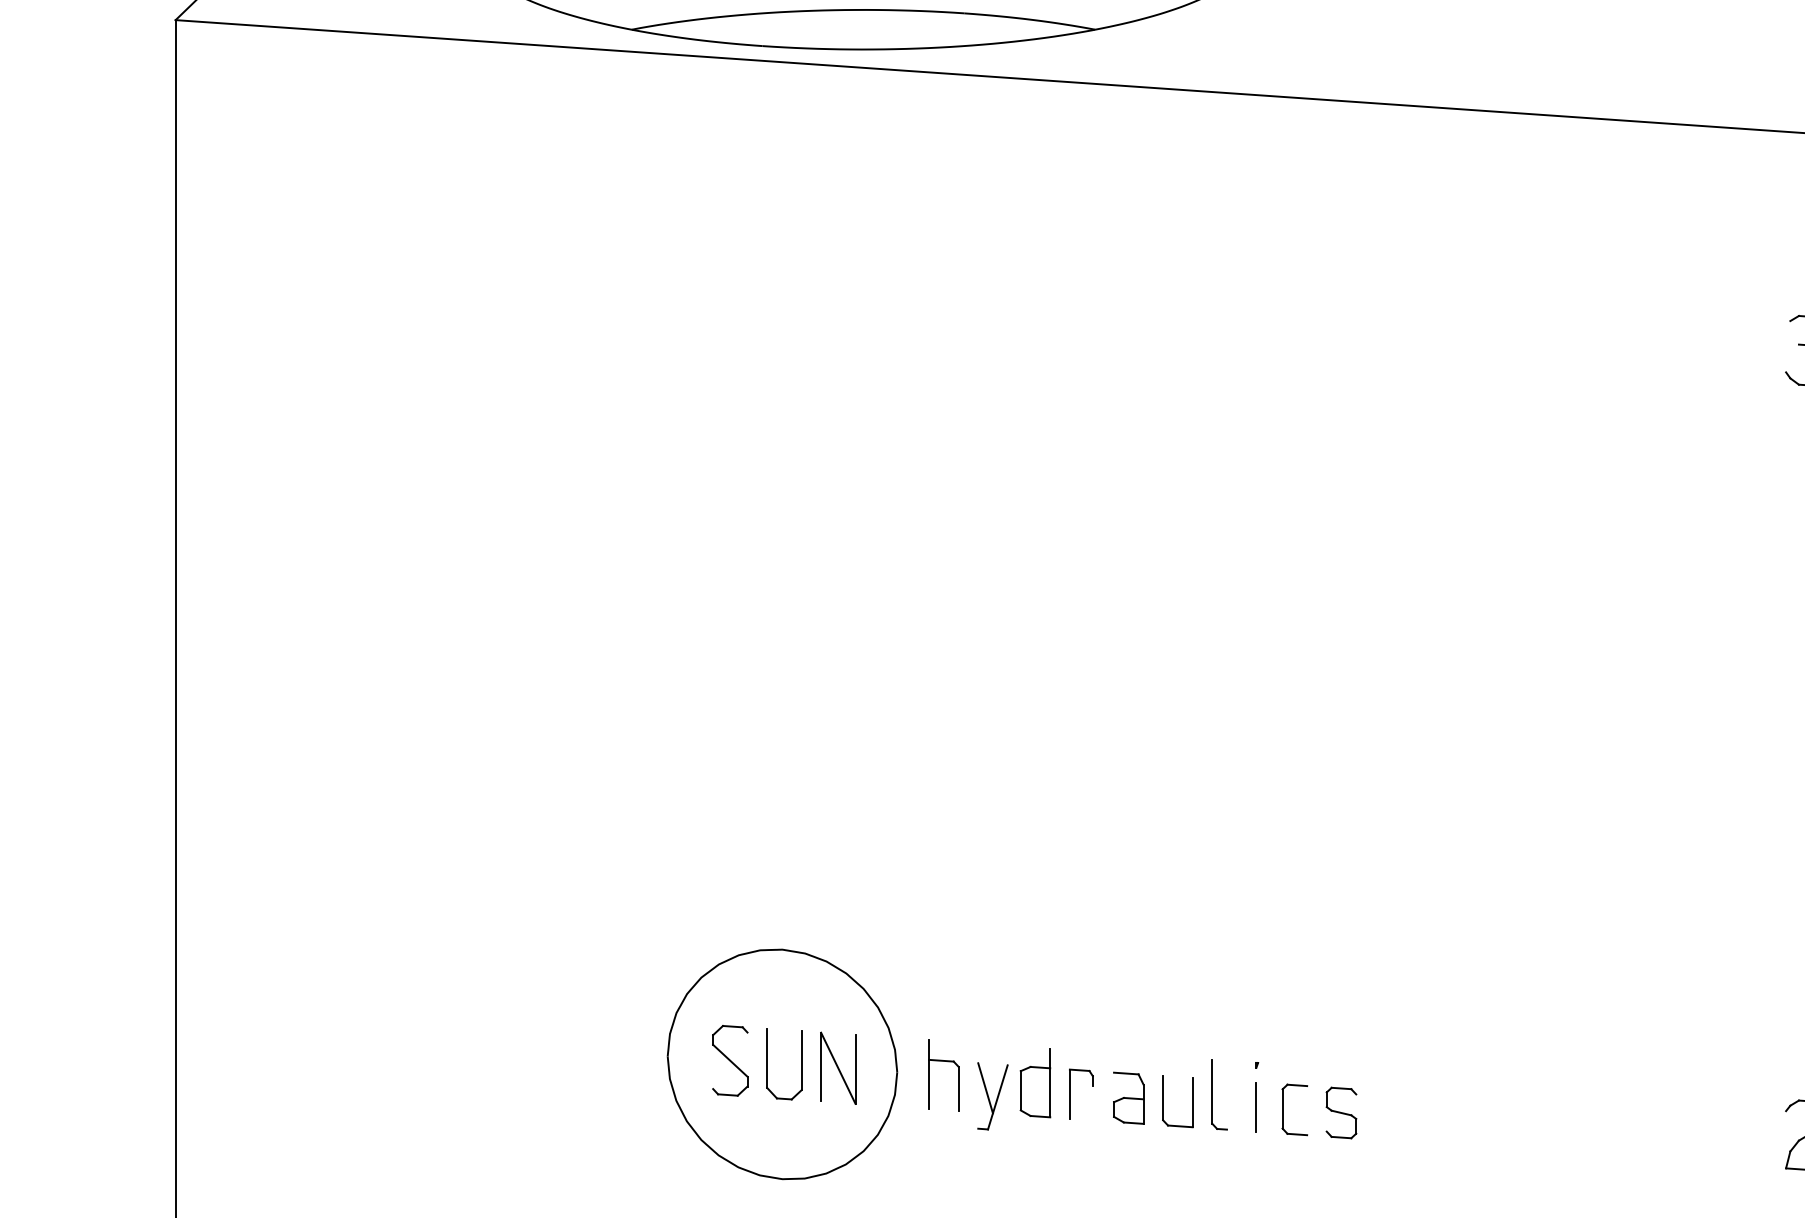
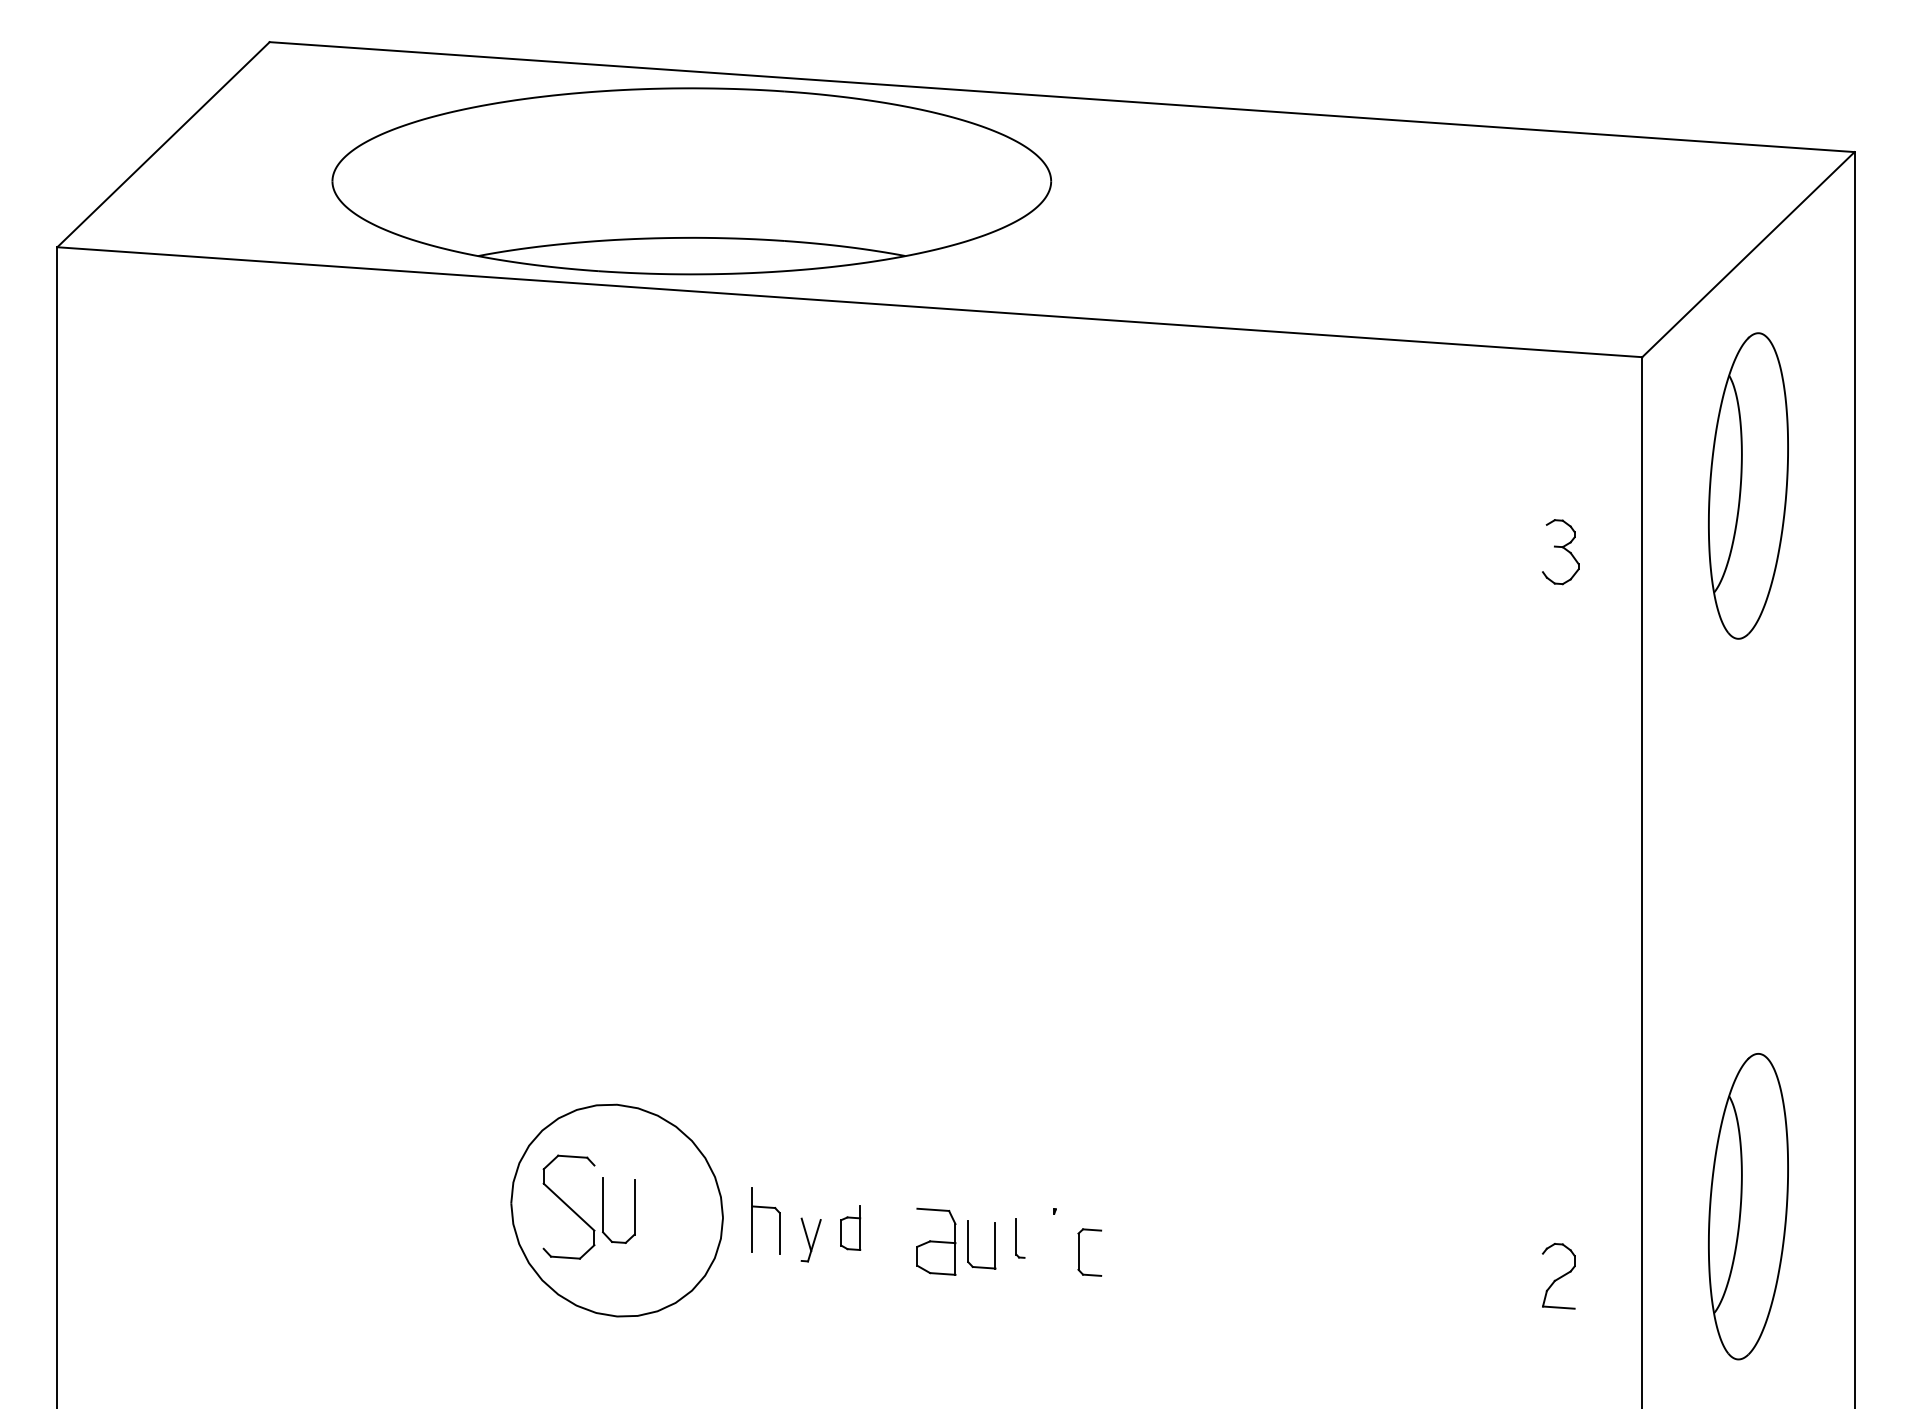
part: (729, 1061) -> (568, 1207), size x1.6
part: (838, 1067) -> (668, 1213), removed
part: (1035, 1082) -> (850, 1227), size x0.7
part: (1070, 1093) -> (882, 1237), removed
part: (1219, 1094) -> (1020, 1238), size x0.6
part: (992, 1095) -> (810, 1239), size x0.7
part: (1128, 1097) -> (936, 1241), size x1.4
line: (1256, 1106) -> (1054, 1249), removed
part: (1341, 1113) -> (1132, 1255), removed

